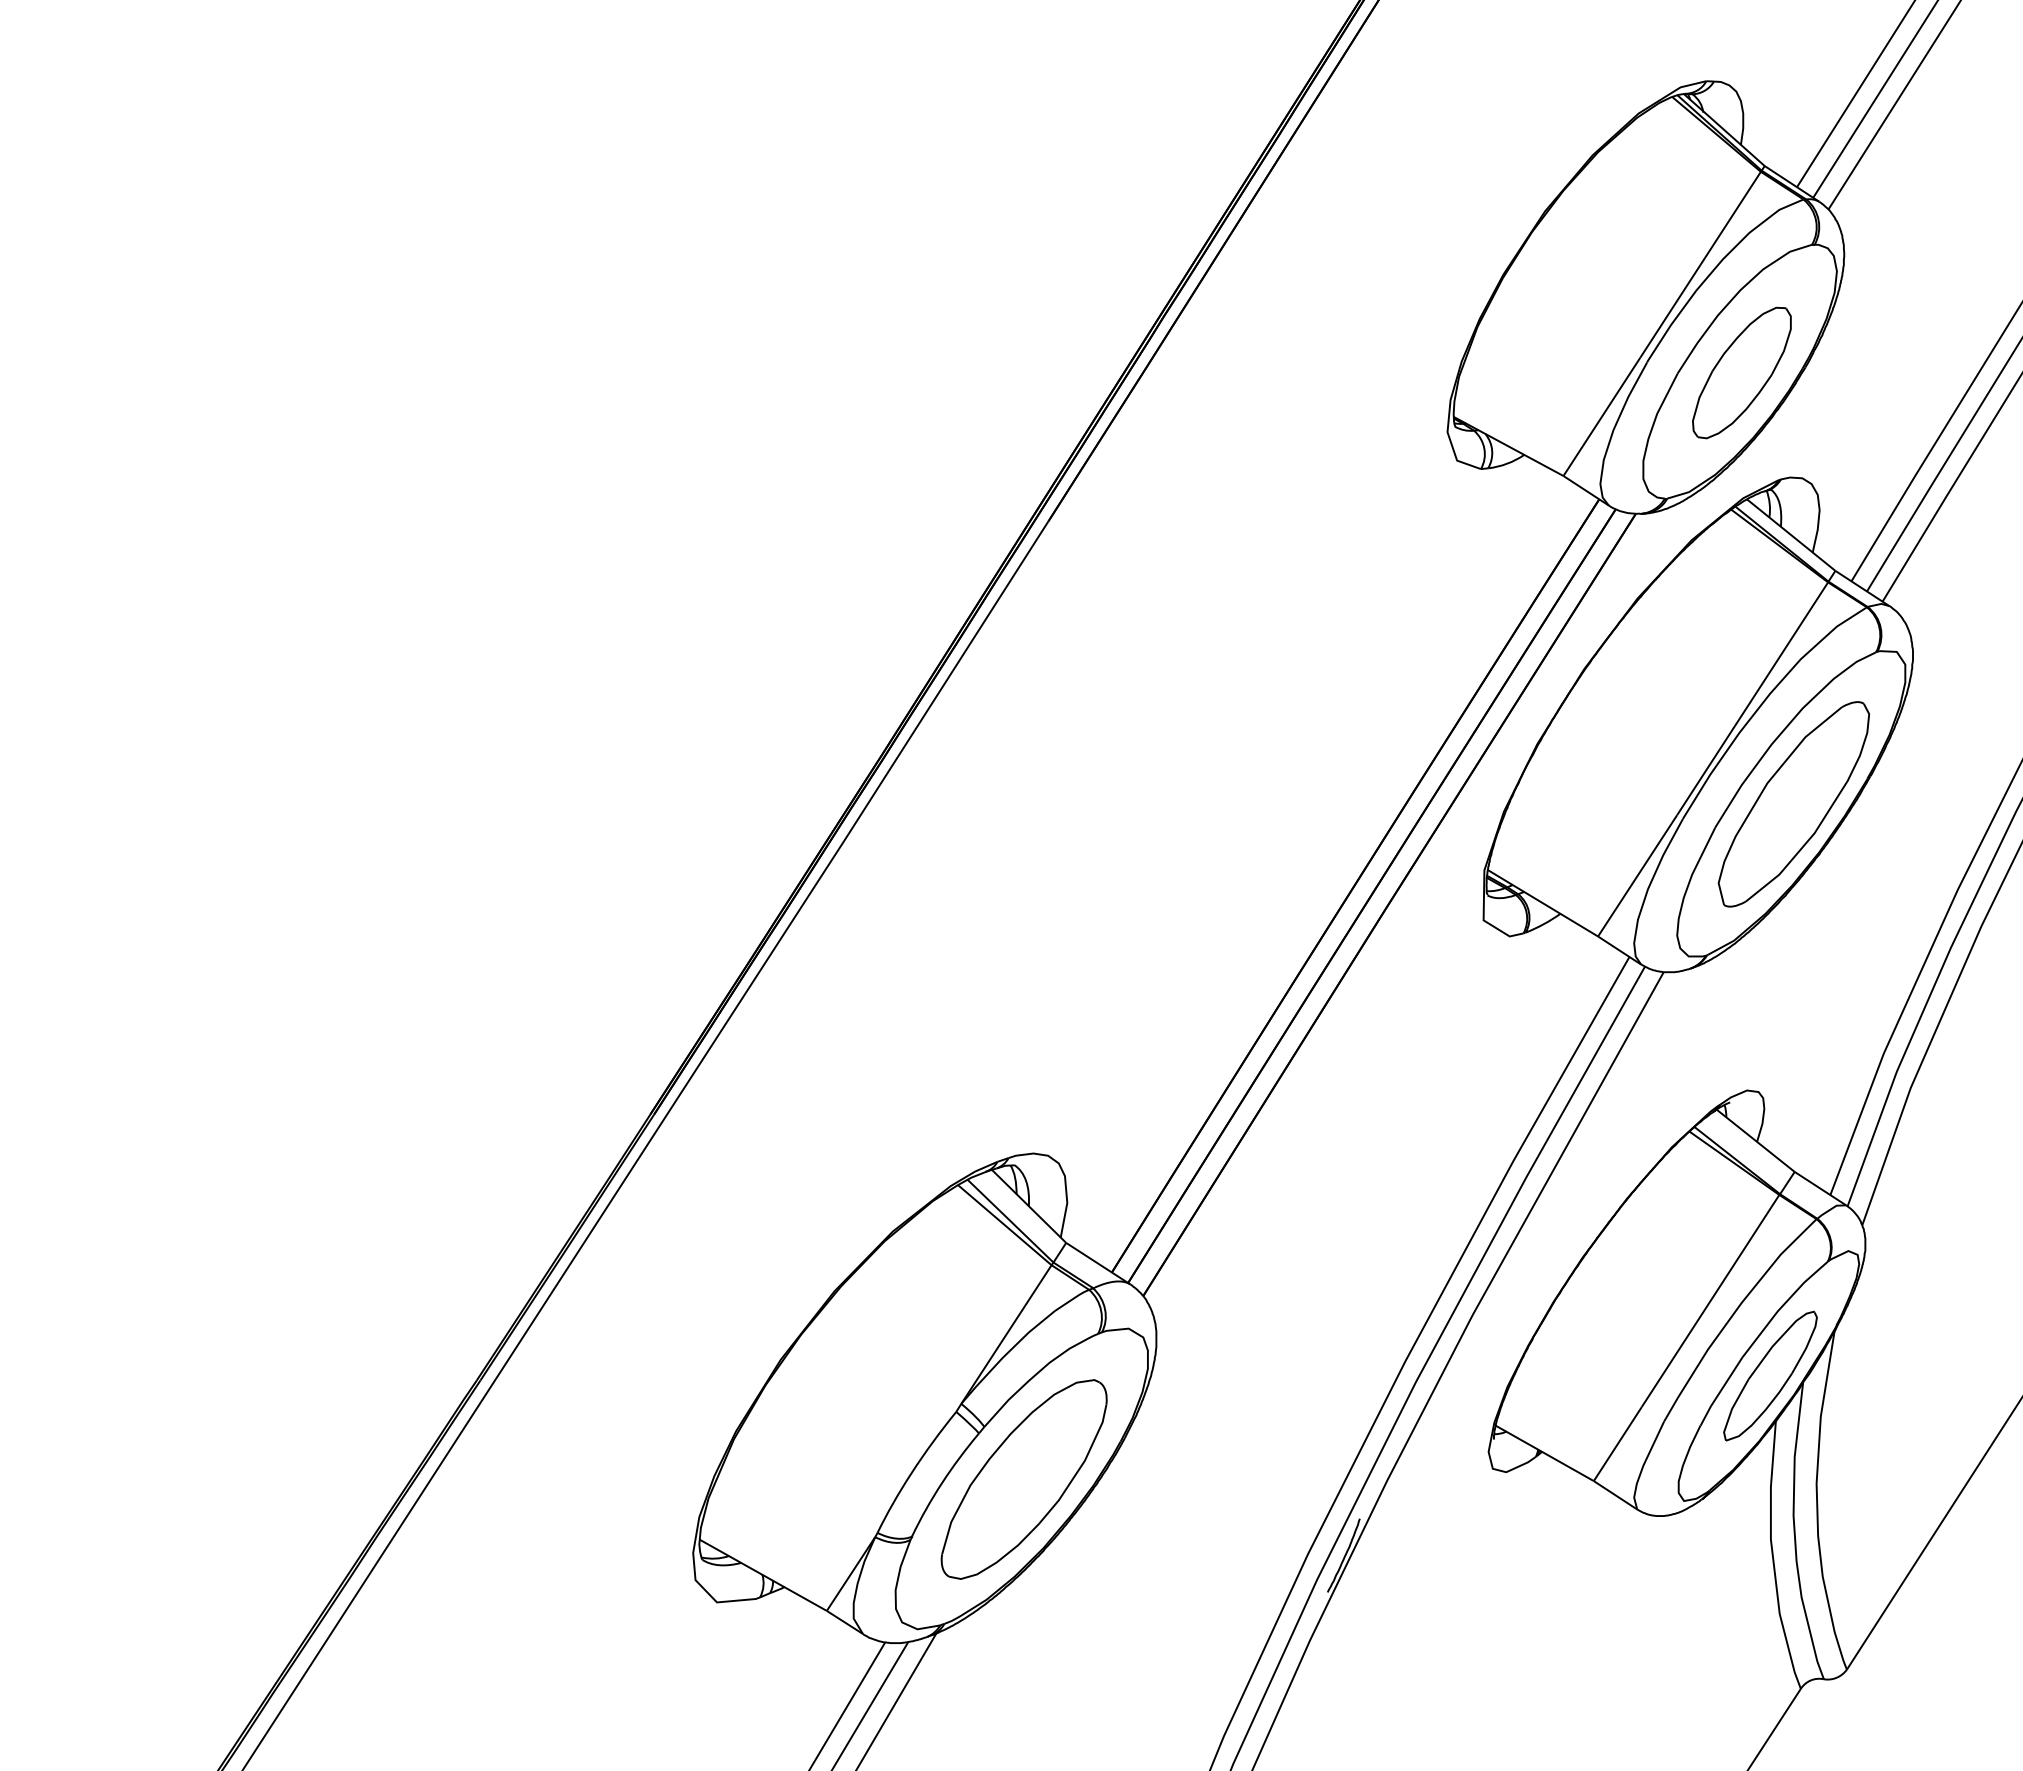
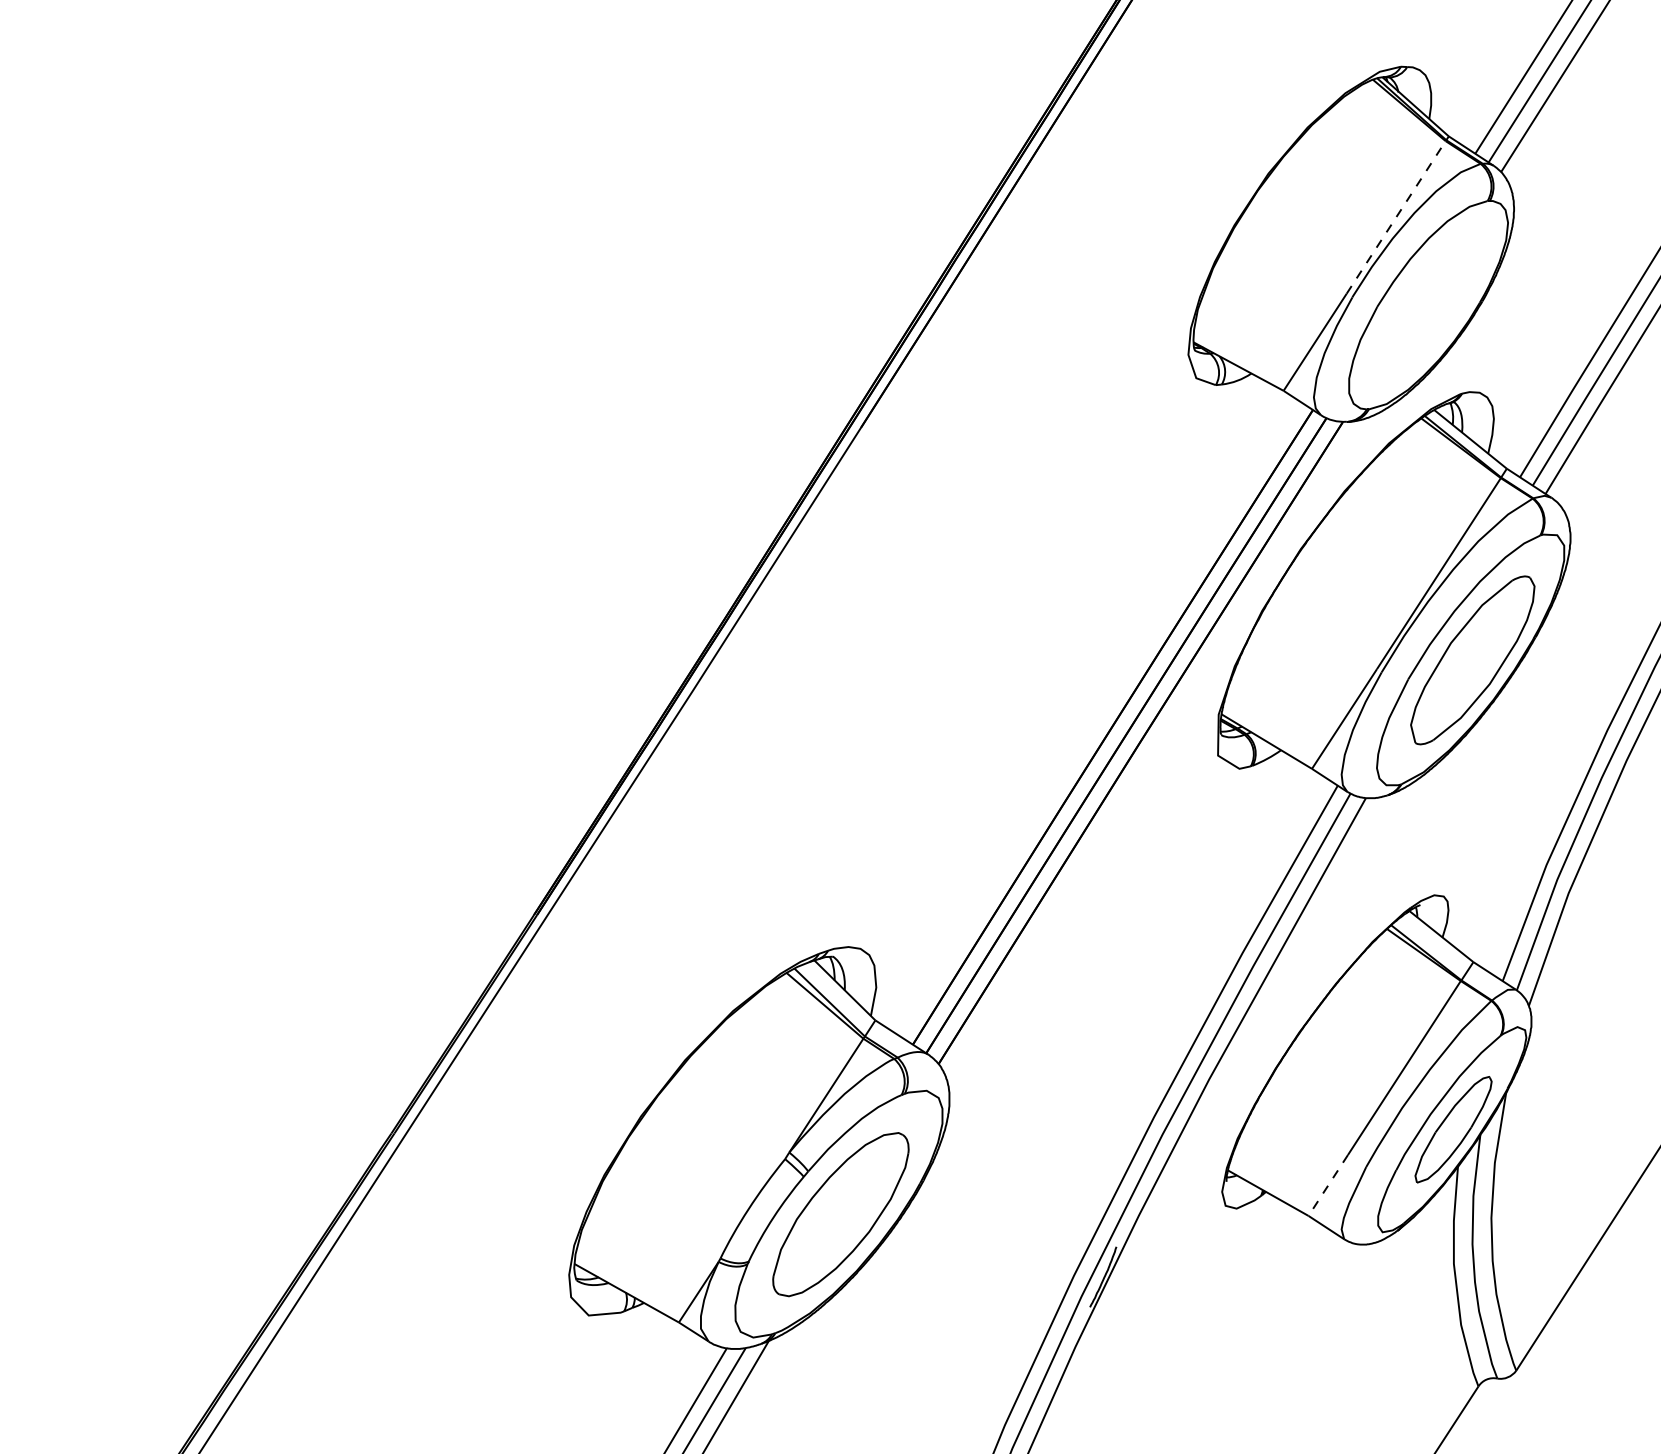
line: (1700, 264) -> (1396, 217), solid -> dashed
part: (1741, 372) -> (1429, 305), removed
line: (1617, 1444) -> (1327, 1185), solid -> dashed

